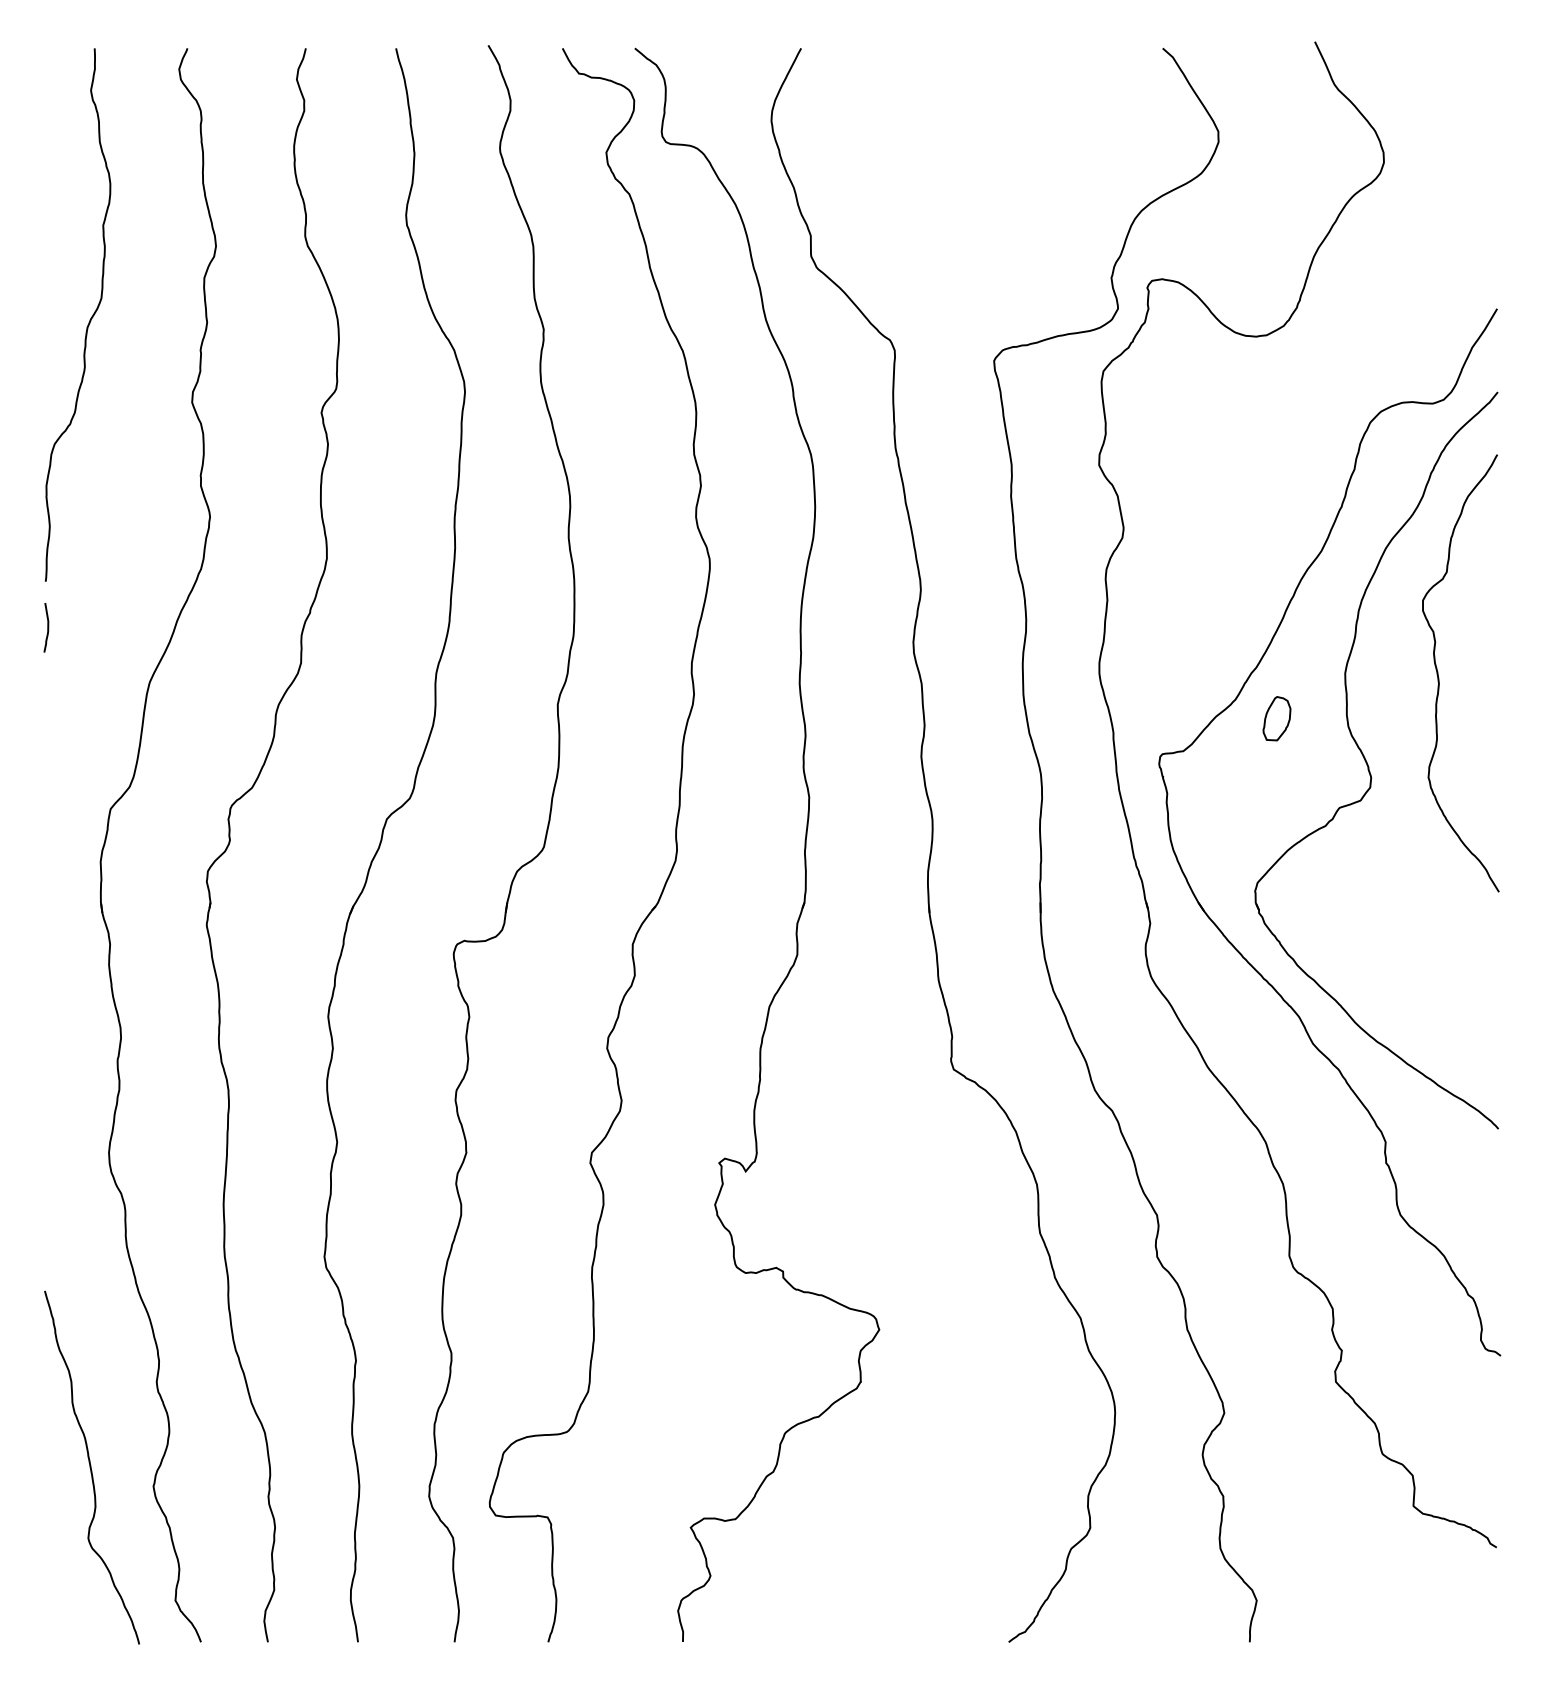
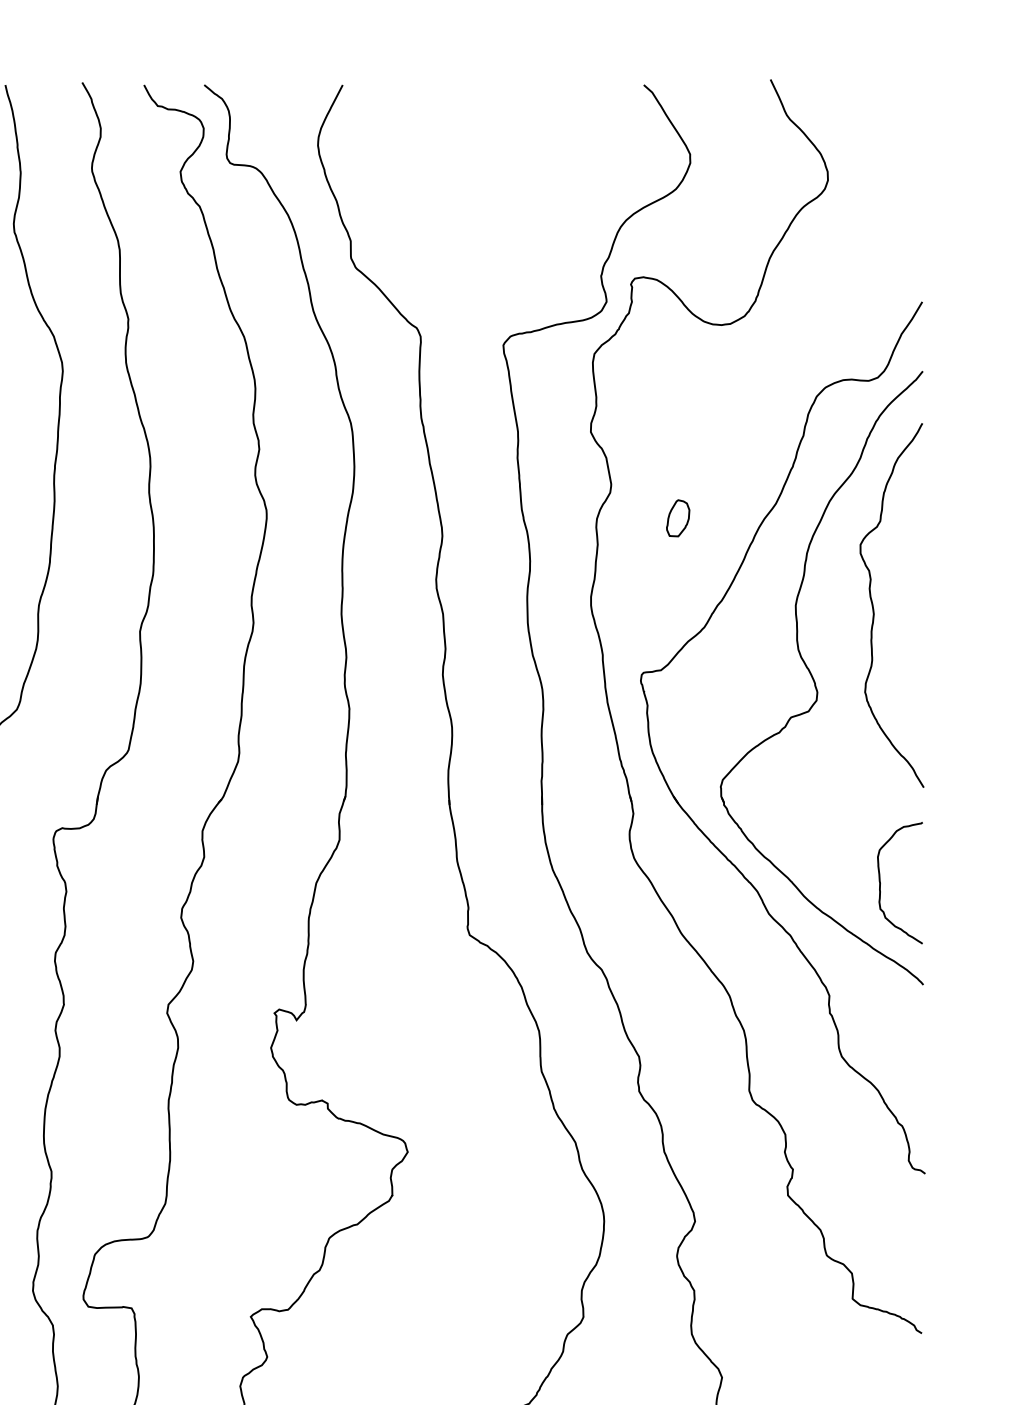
part: (1276, 718) -> (677, 518), moved
curve: (1447, 1006) -> (880, 882), added

